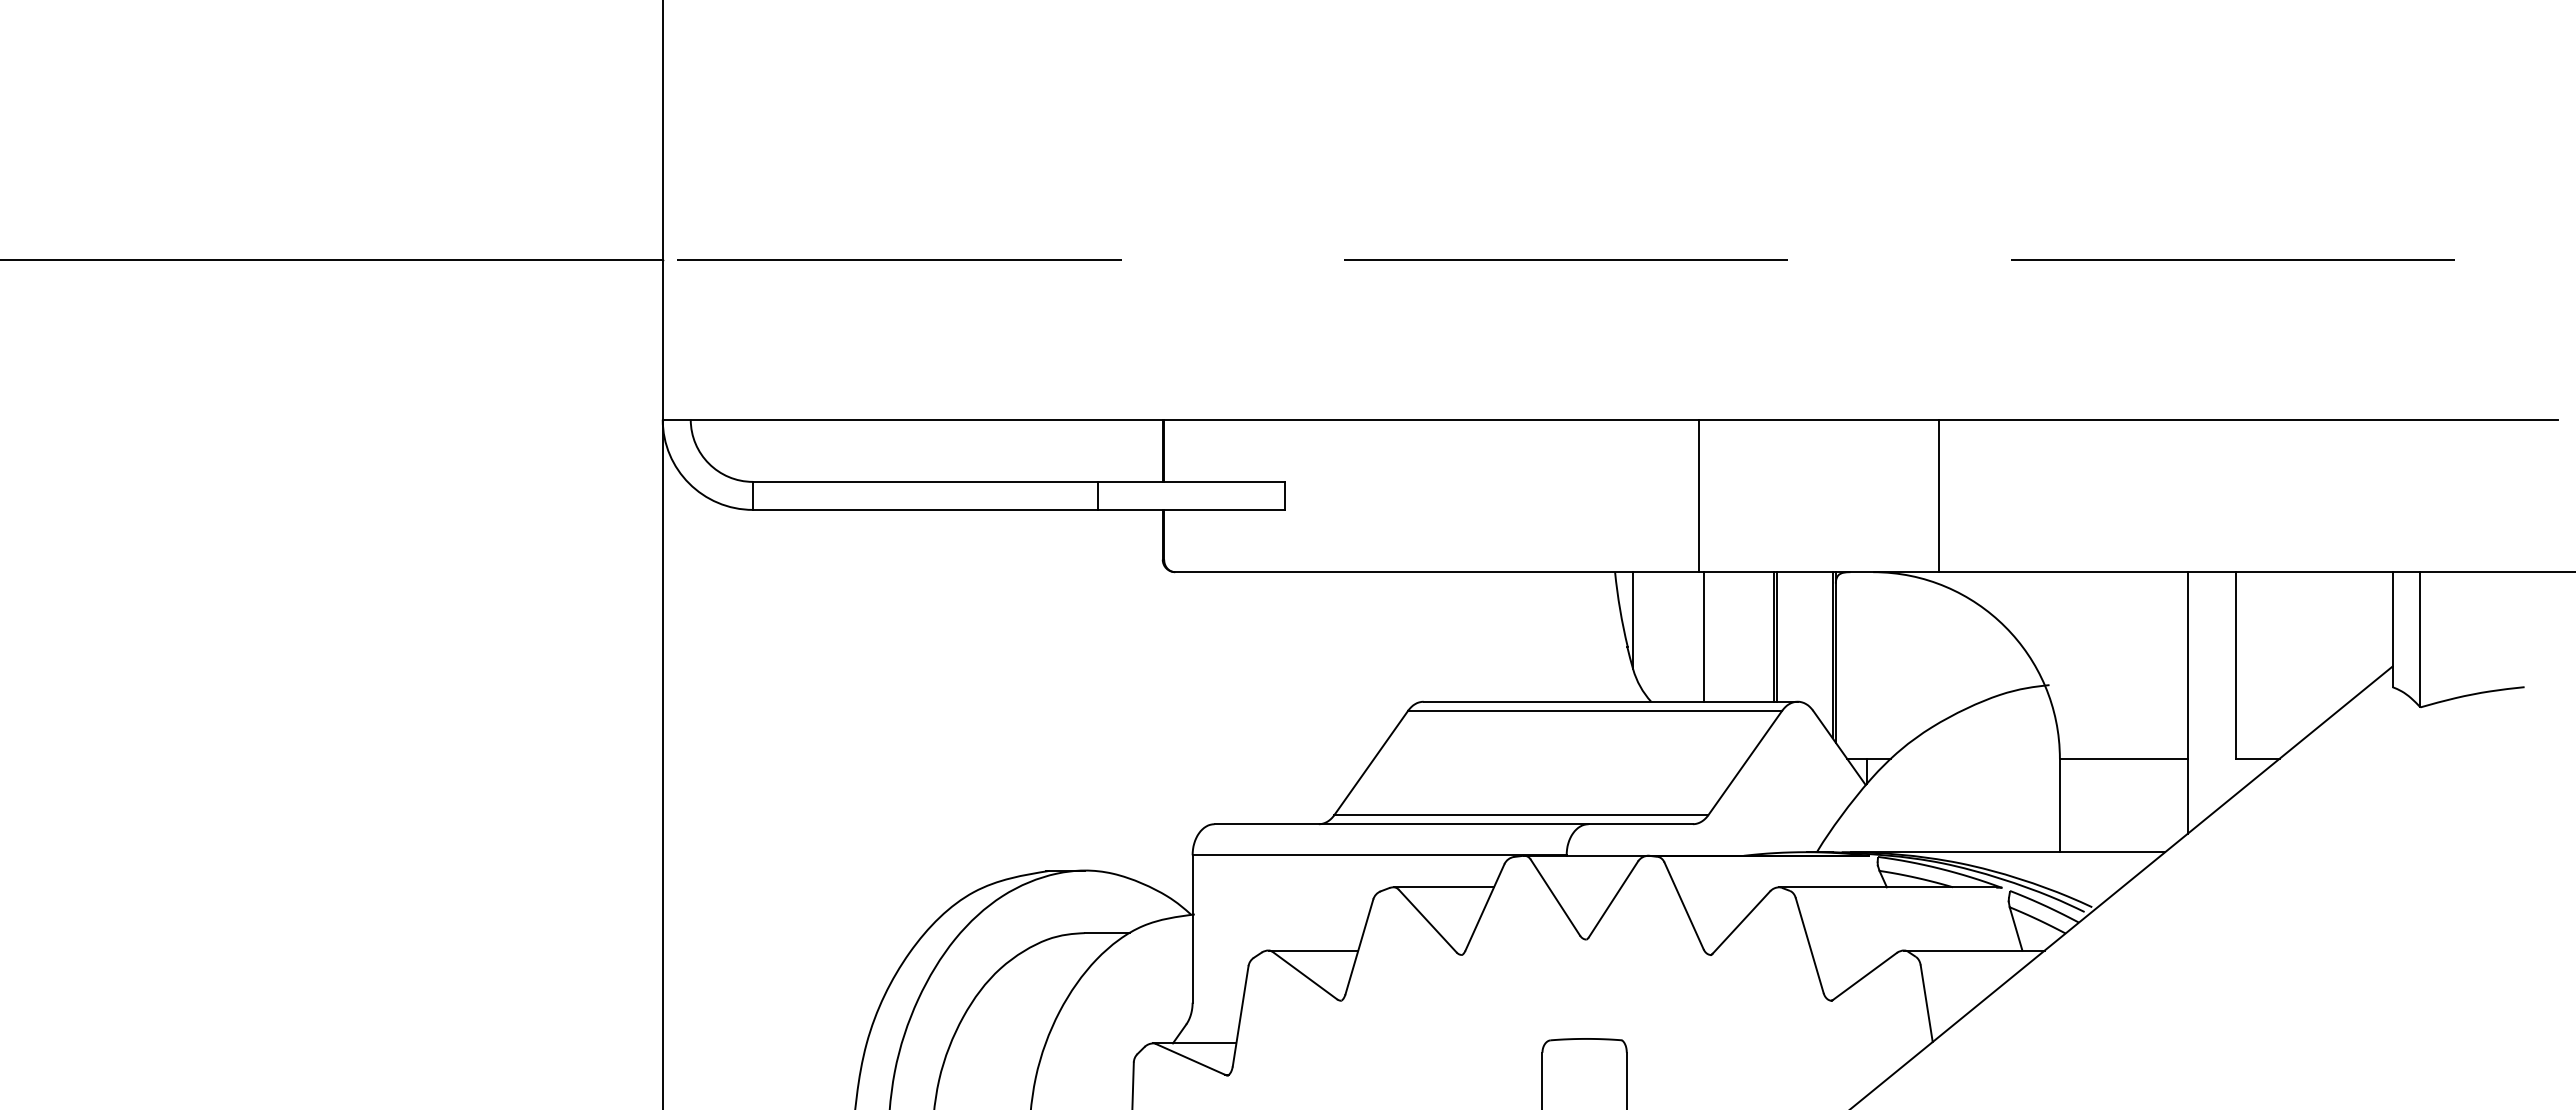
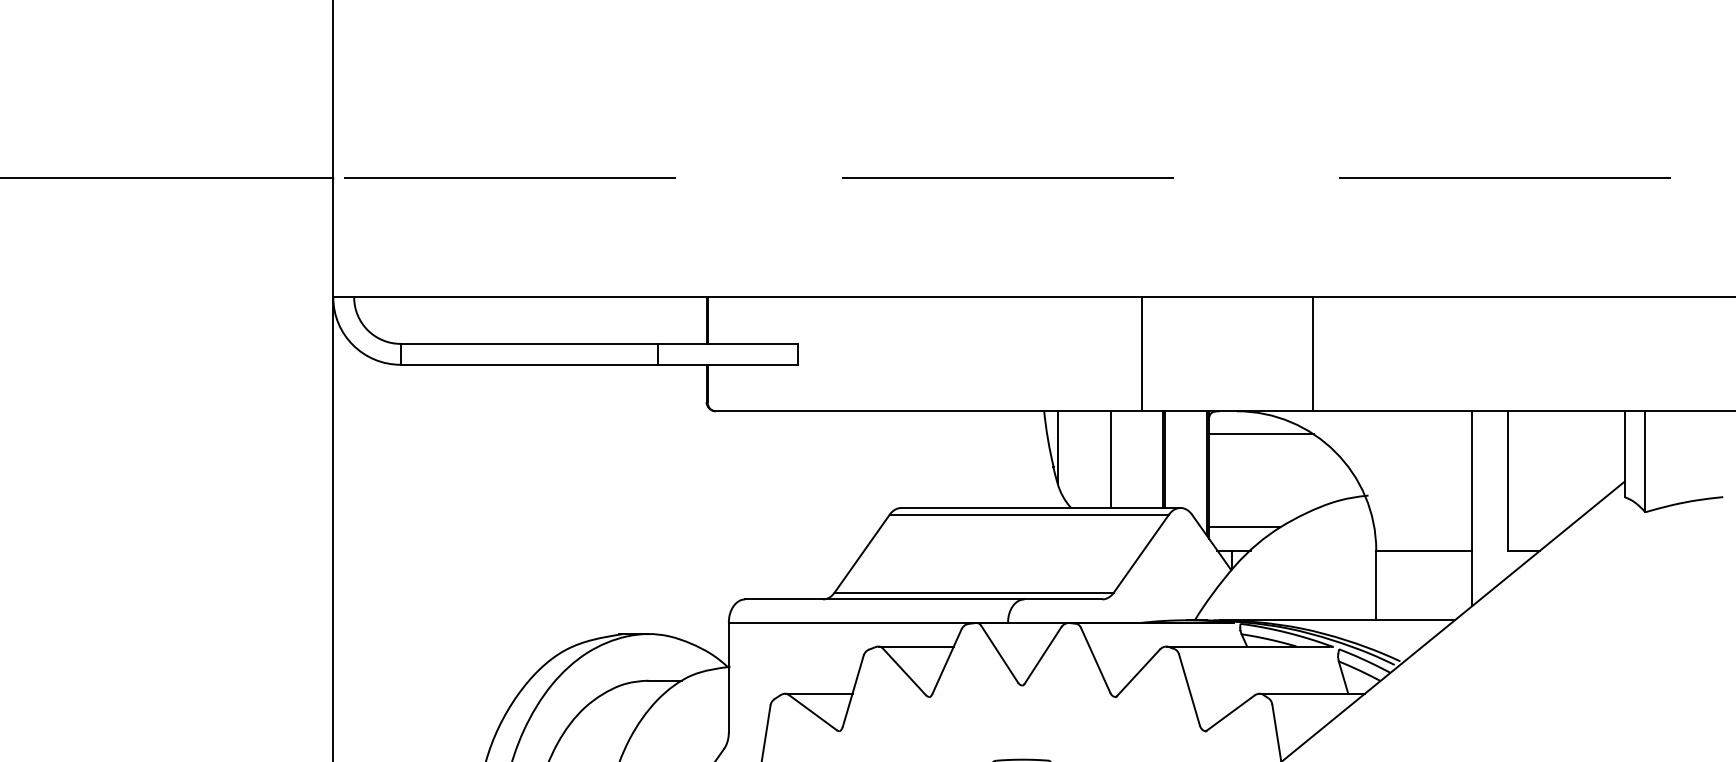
line: (1699, 495) -> (1142, 354), moved
line: (1939, 495) -> (1313, 354), moved
line: (1905, 603) -> (1260, 434), added
line: (1883, 727) -> (1244, 527), added

